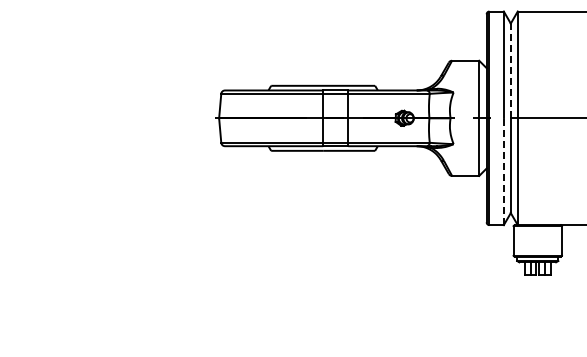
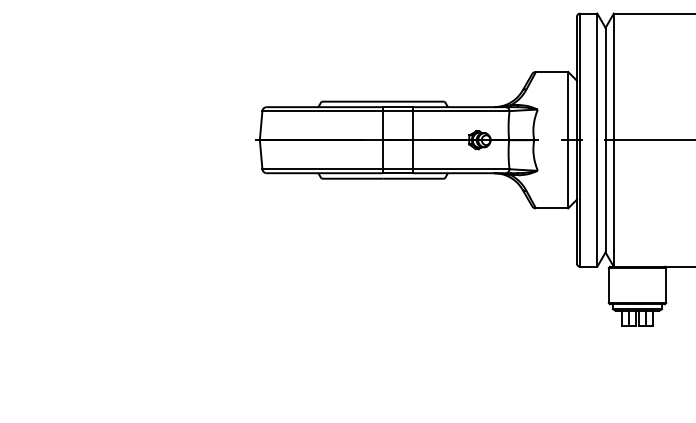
line: (510, 70) -> (605, 83), dashed -> solid
line: (503, 171) -> (596, 203), dashed -> solid

